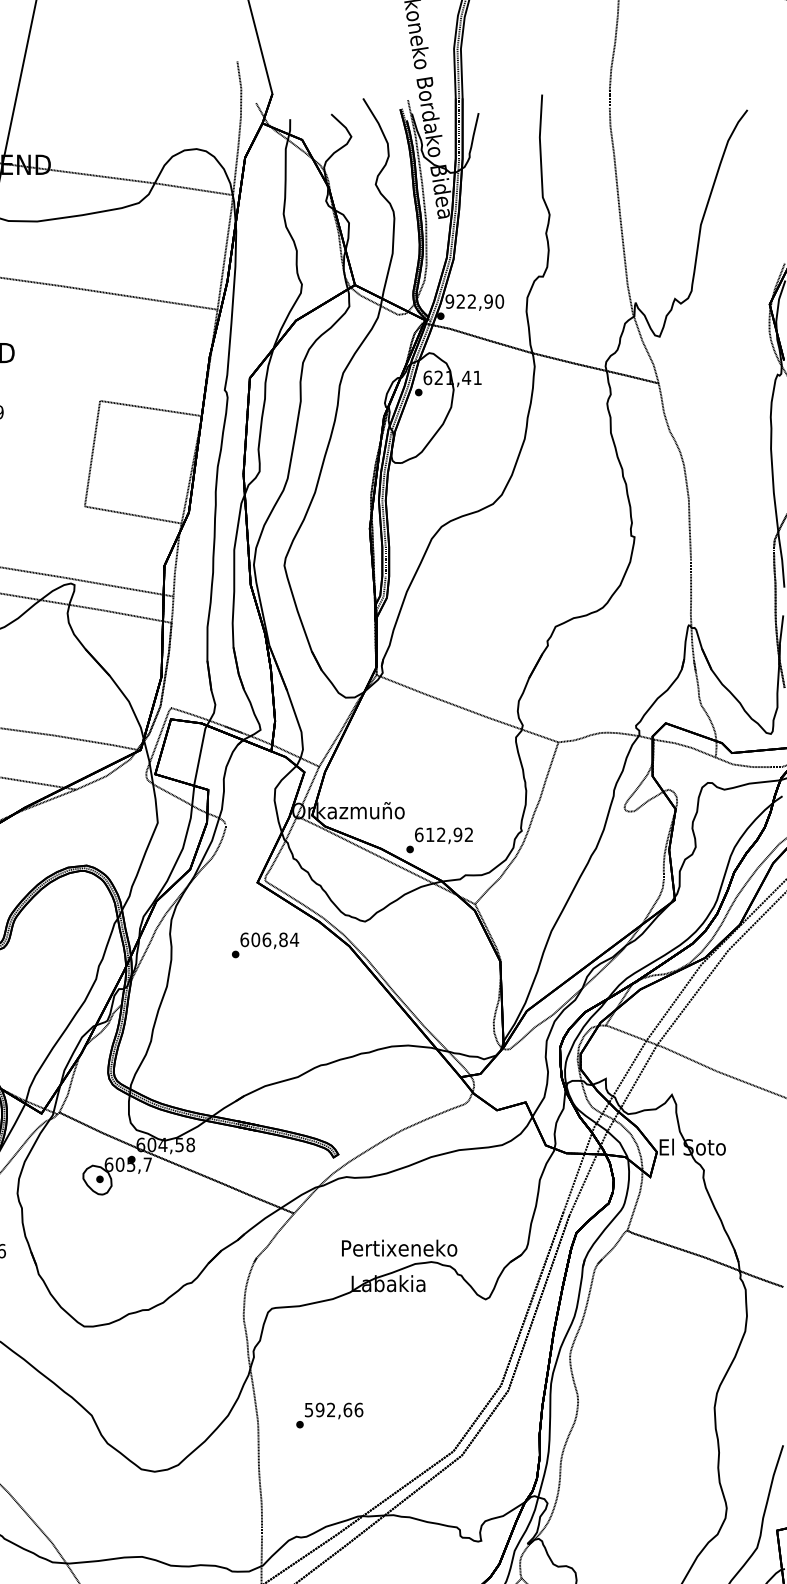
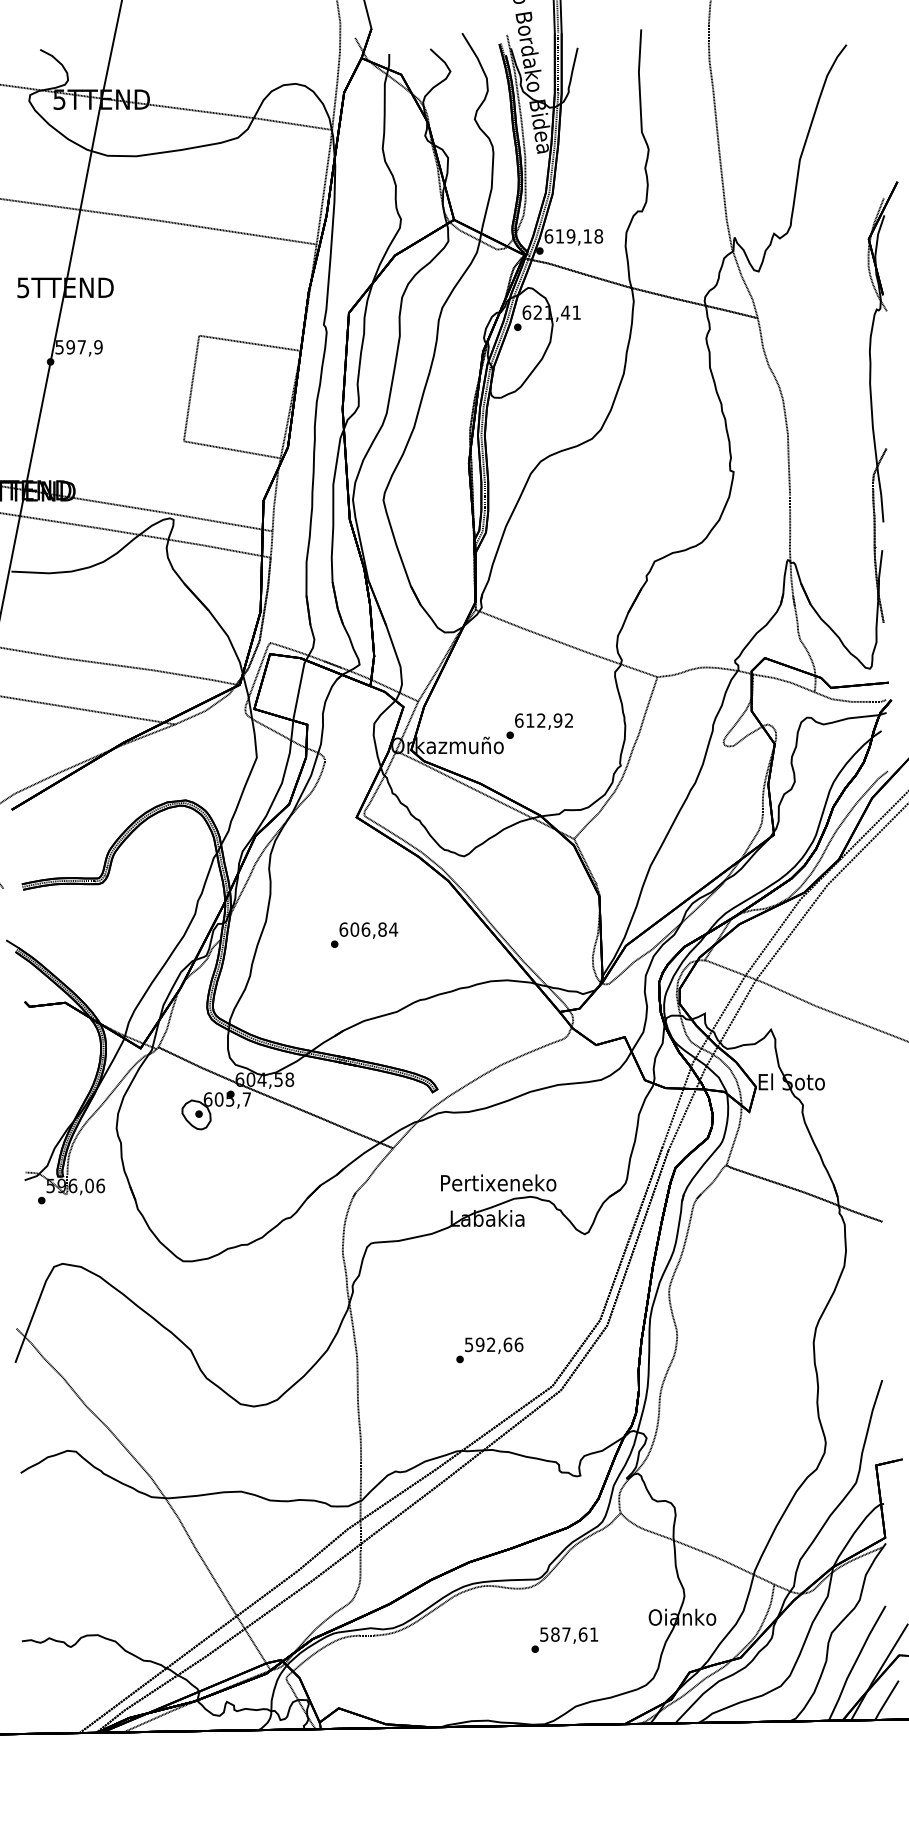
text: (474, 301) -> (573, 236), 922,90 -> 619,18
text: (439, 839) -> (539, 725), moved
text: (265, 944) -> (364, 934), moved
text: (329, 1415) -> (489, 1350), moved

